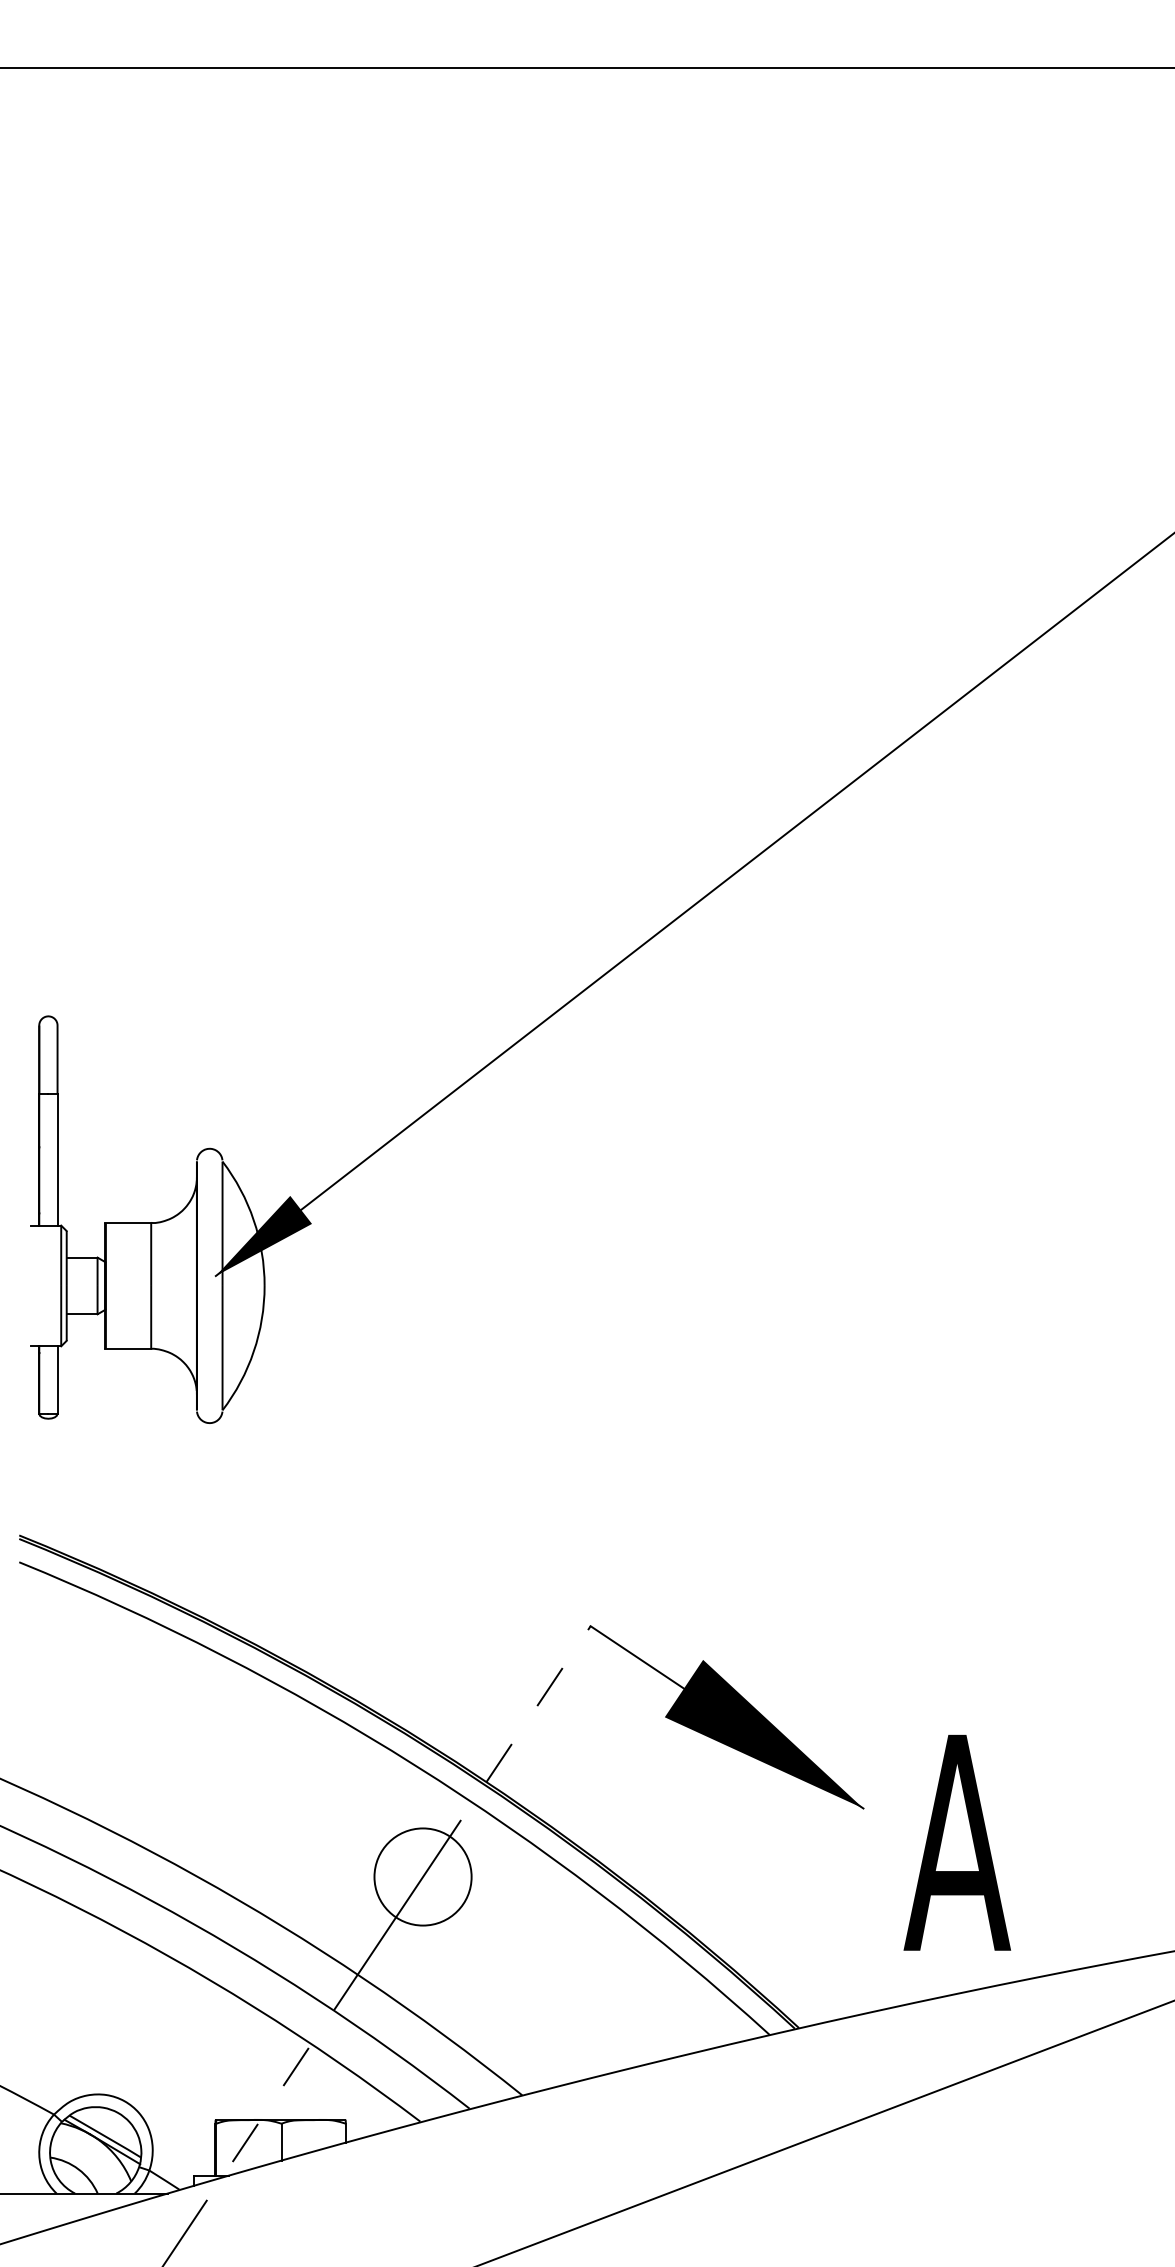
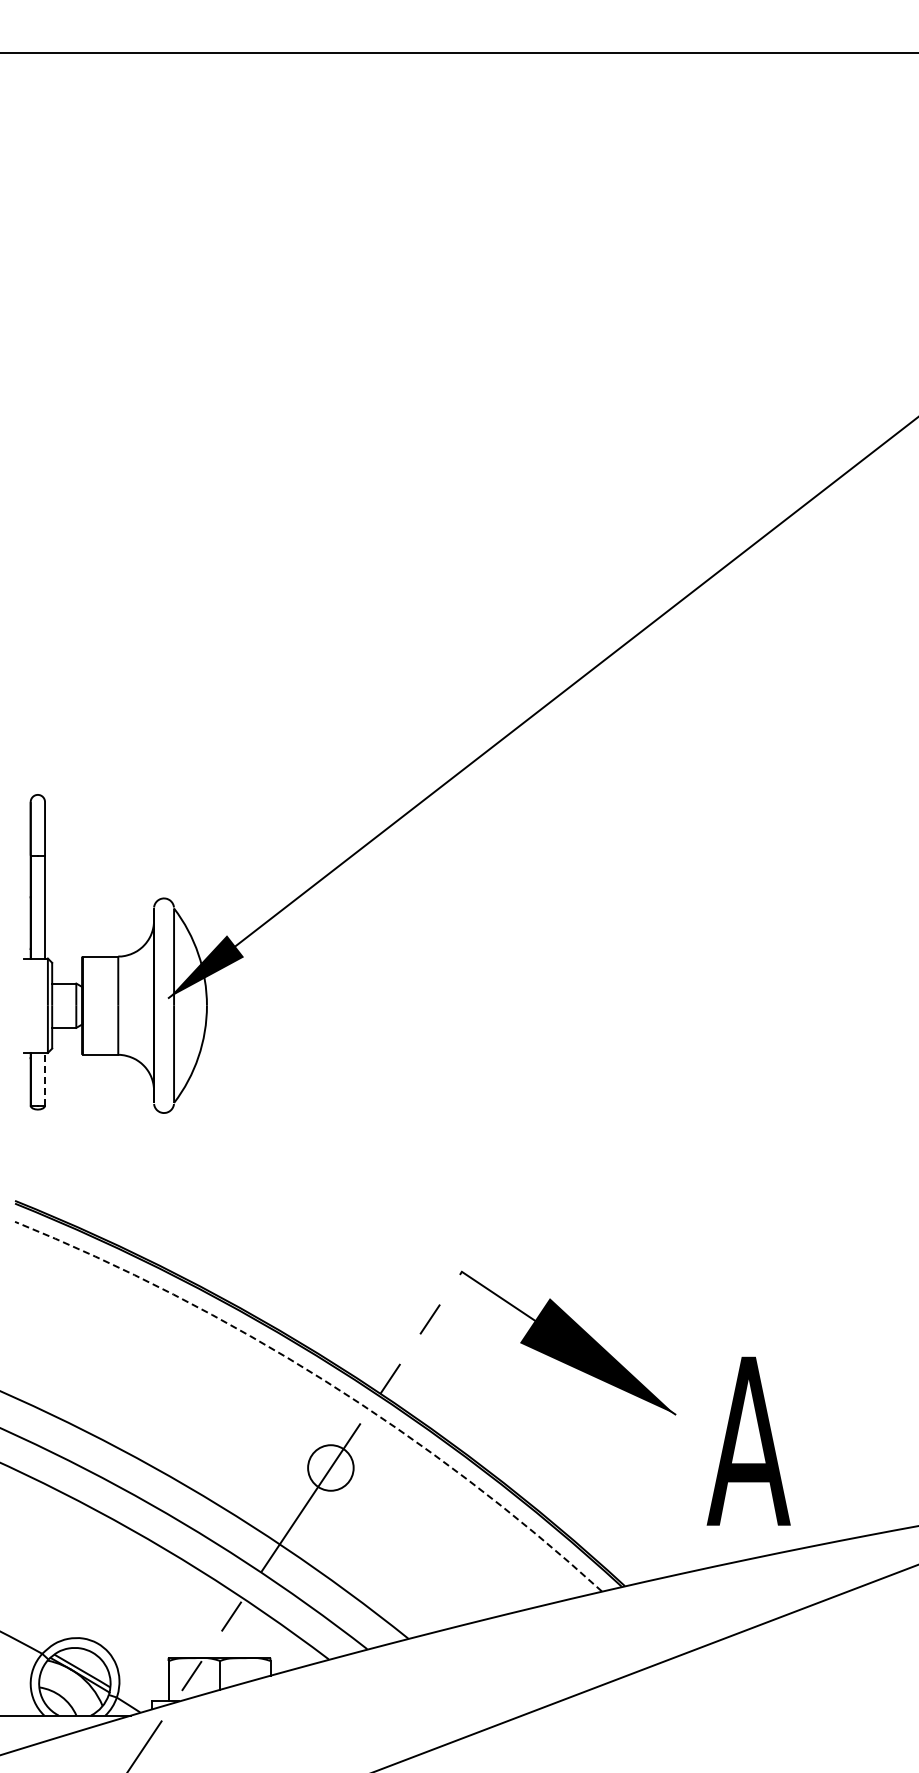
line: (58, 1378) -> (45, 1078), solid -> dashed
arc: (414, 1765) -> (324, 1380), solid -> dashed
circle: (422, 1876) -> (330, 1467), size x0.6

